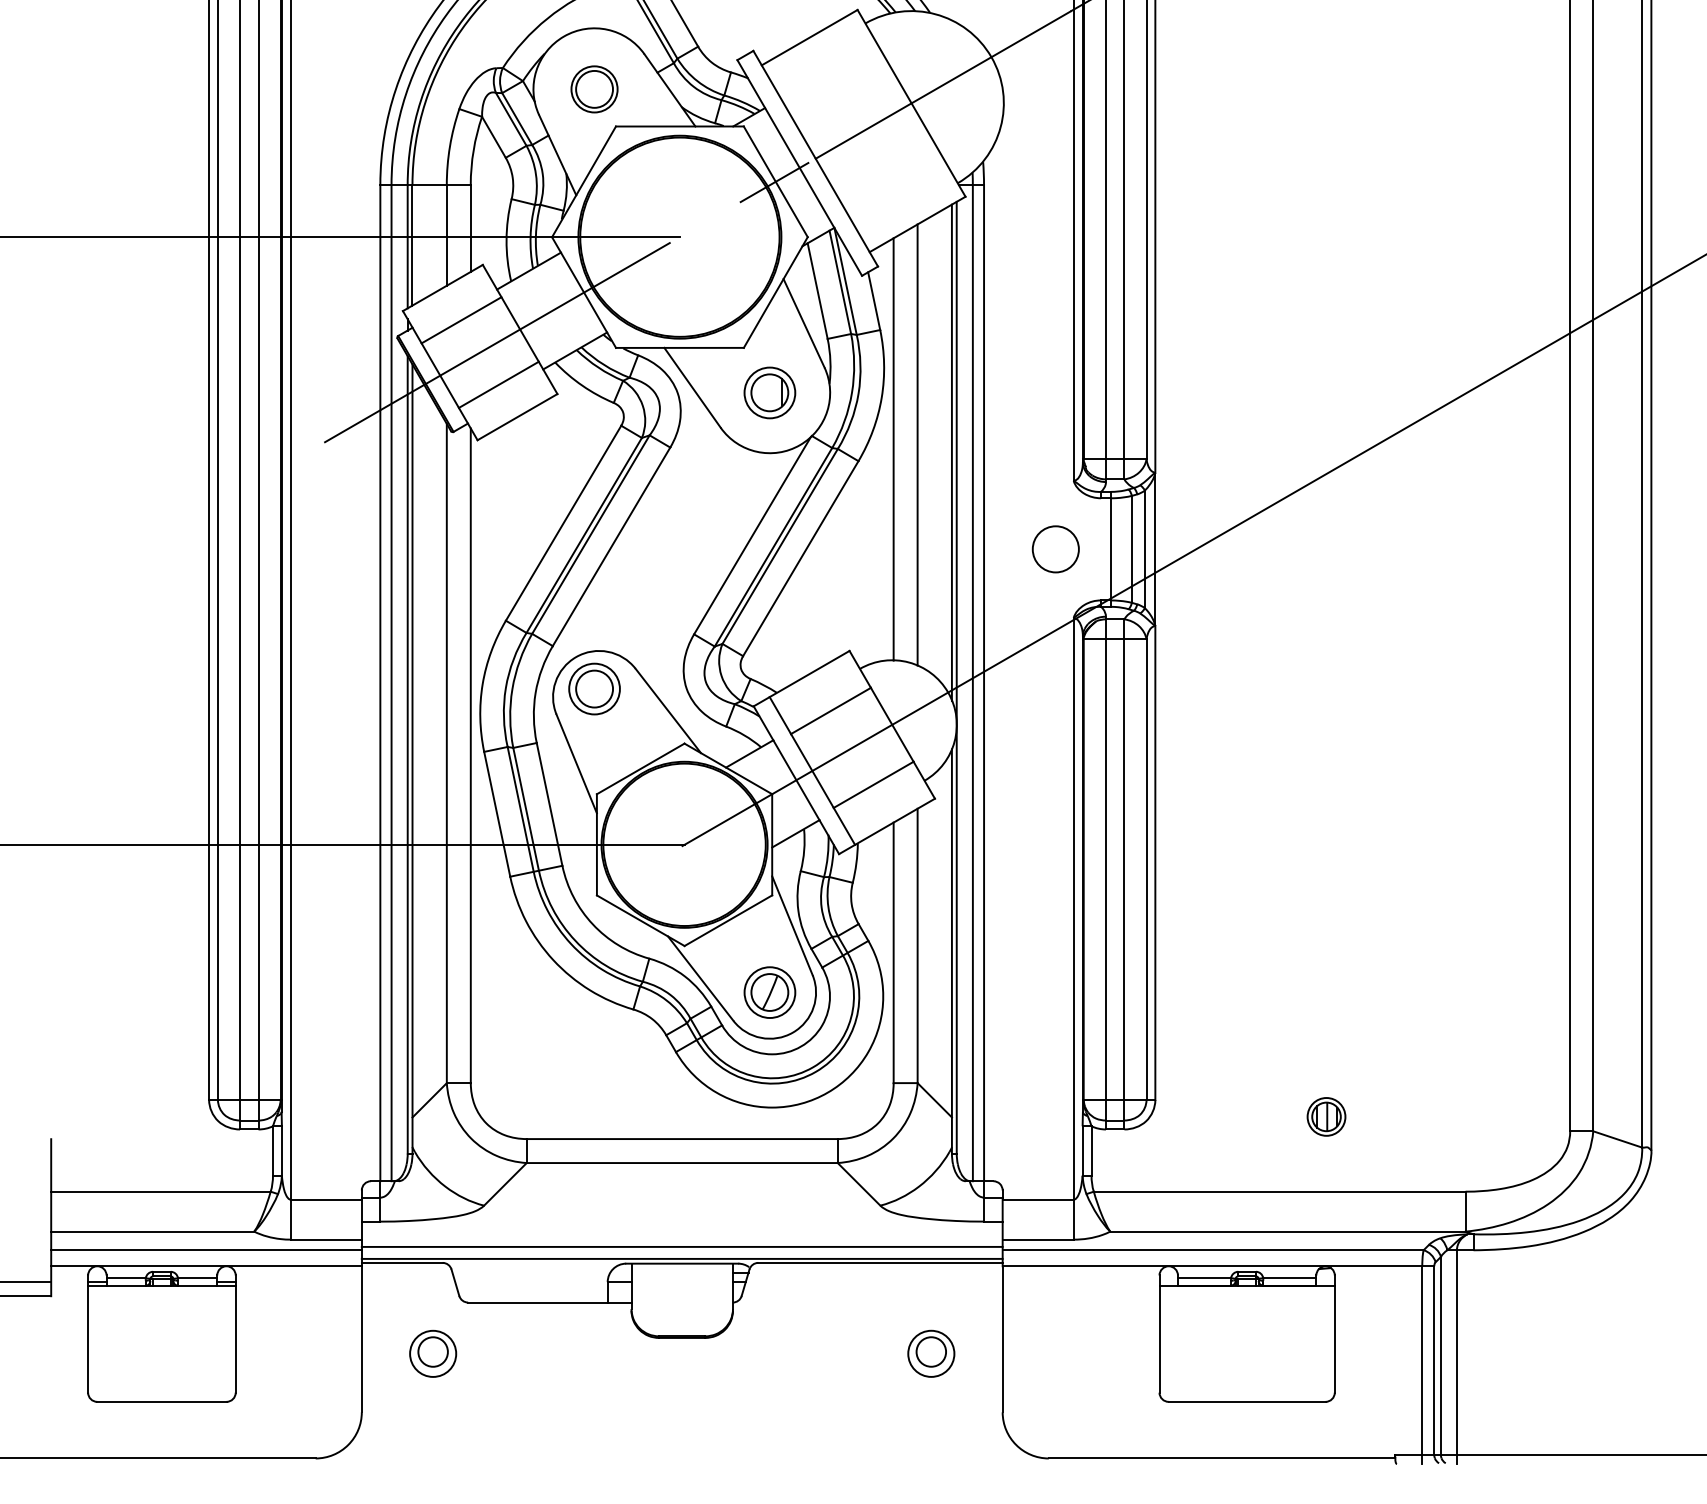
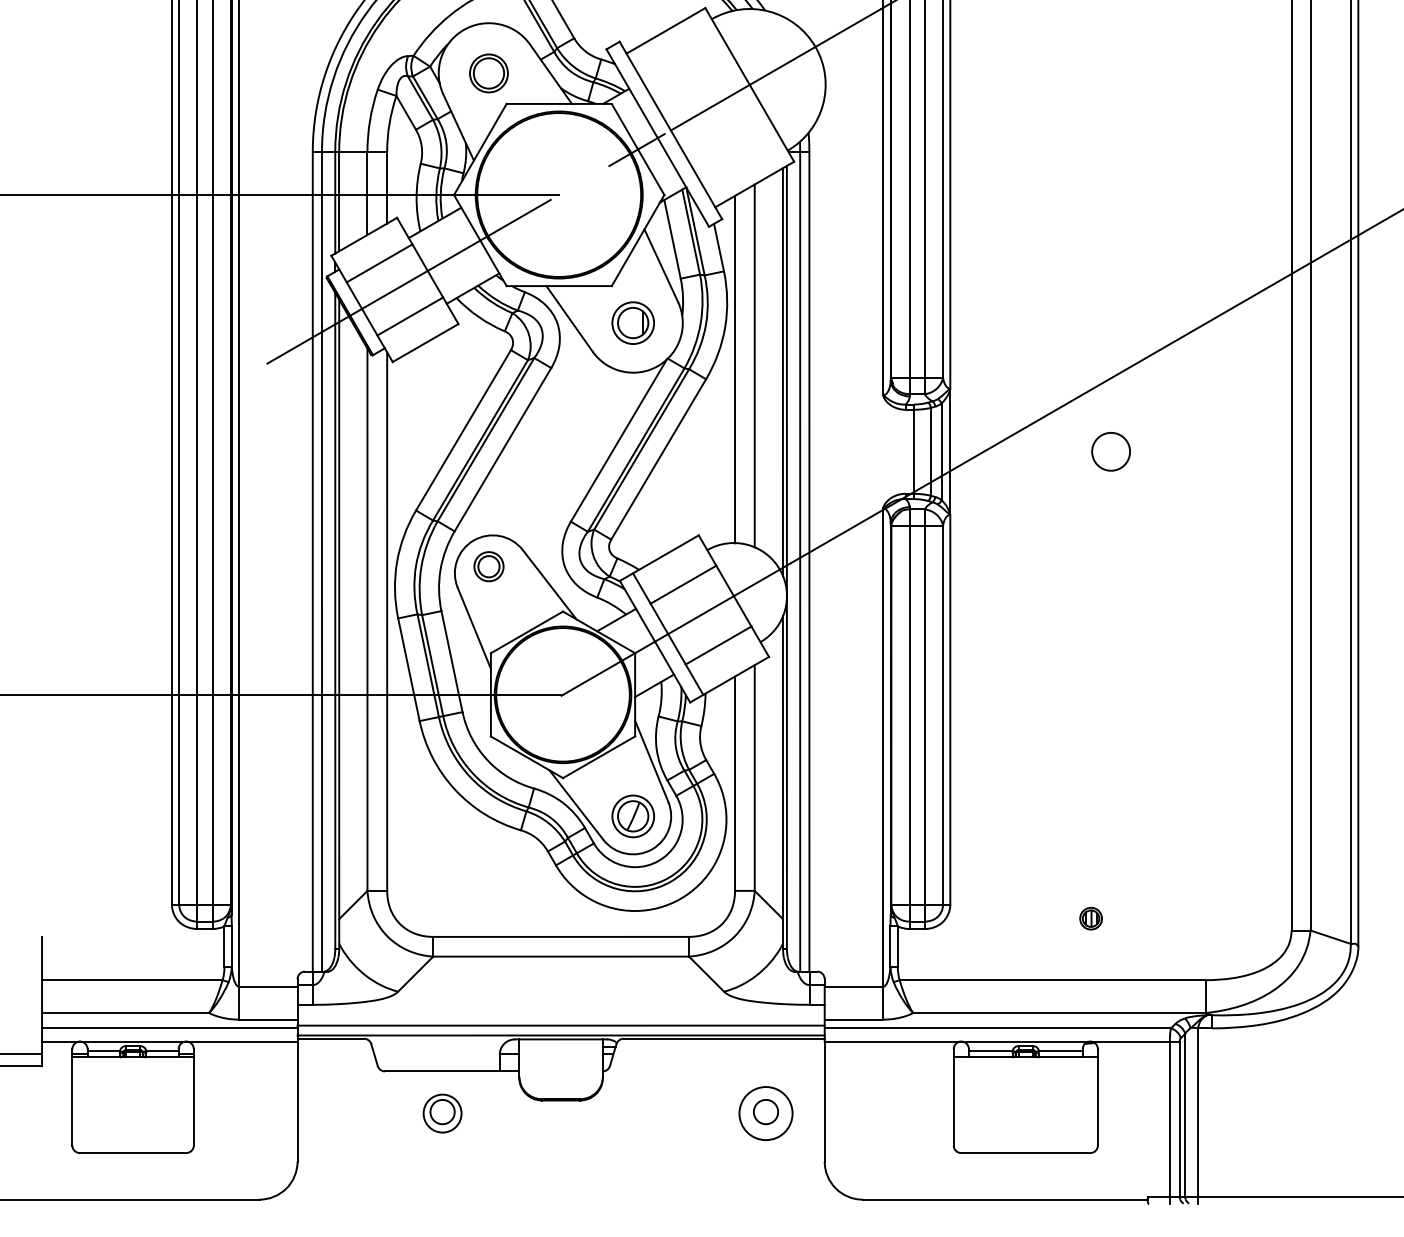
circle: (1055, 549) -> (1110, 451), moved
part: (594, 688) -> (488, 566), size x0.7
part: (1326, 1116) -> (1091, 918), size x0.7
part: (433, 1353) -> (442, 1113), moved
circle: (931, 1353) -> (766, 1113), size x1.4

